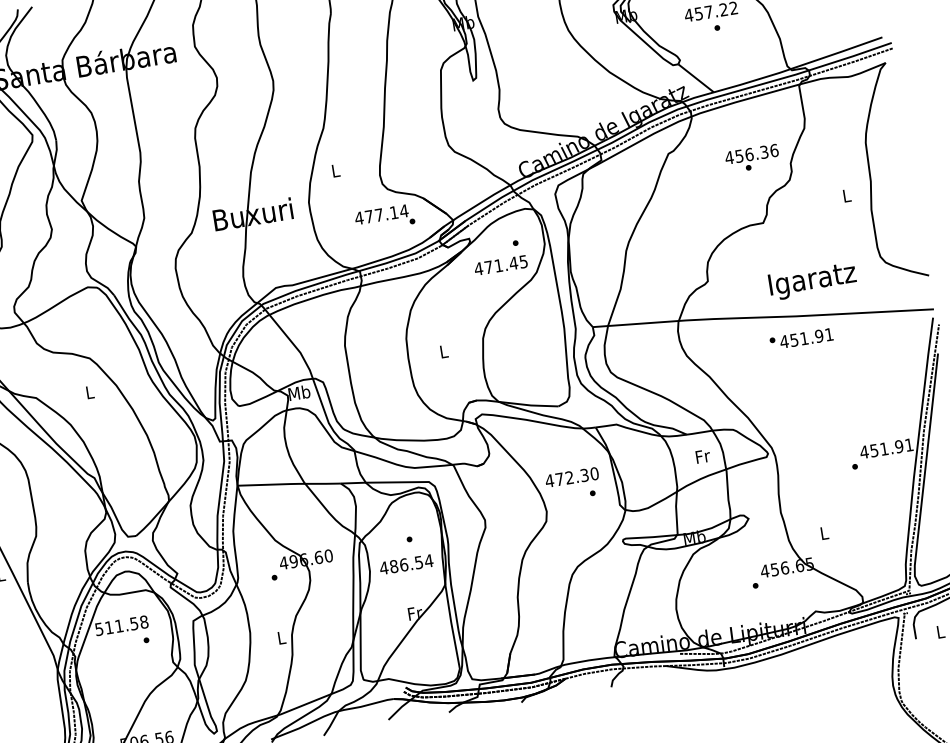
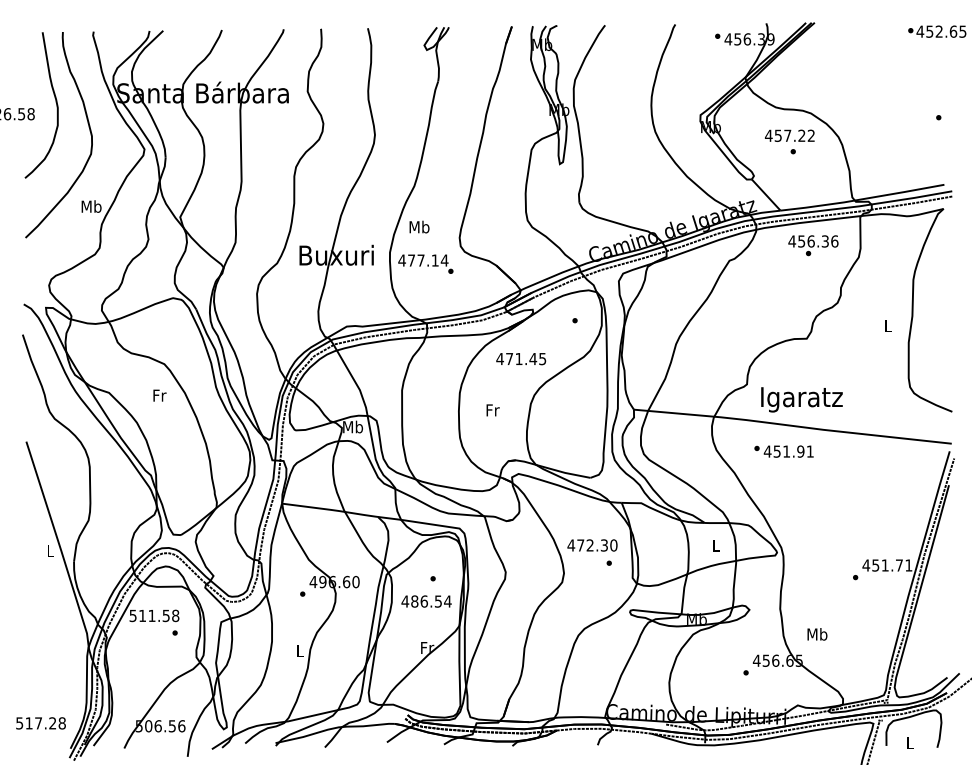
text: (752, 158) -> (813, 245), moved
text: (335, 170) -> (419, 226), L -> Mb
text: (384, 217) -> (425, 263), moved
text: (501, 265) -> (521, 359), moved
text: (812, 280) -> (801, 399), moved
text: (800, 339) -> (783, 451), moved
text: (443, 351) -> (492, 410), L -> Fr
text: (89, 392) -> (159, 395), L -> Fr
text: (899, 446) -> (899, 565), 451.91 -> 451.71
text: (702, 456) -> (716, 545), Fr -> L
text: (824, 533) -> (817, 634), L -> Mb

